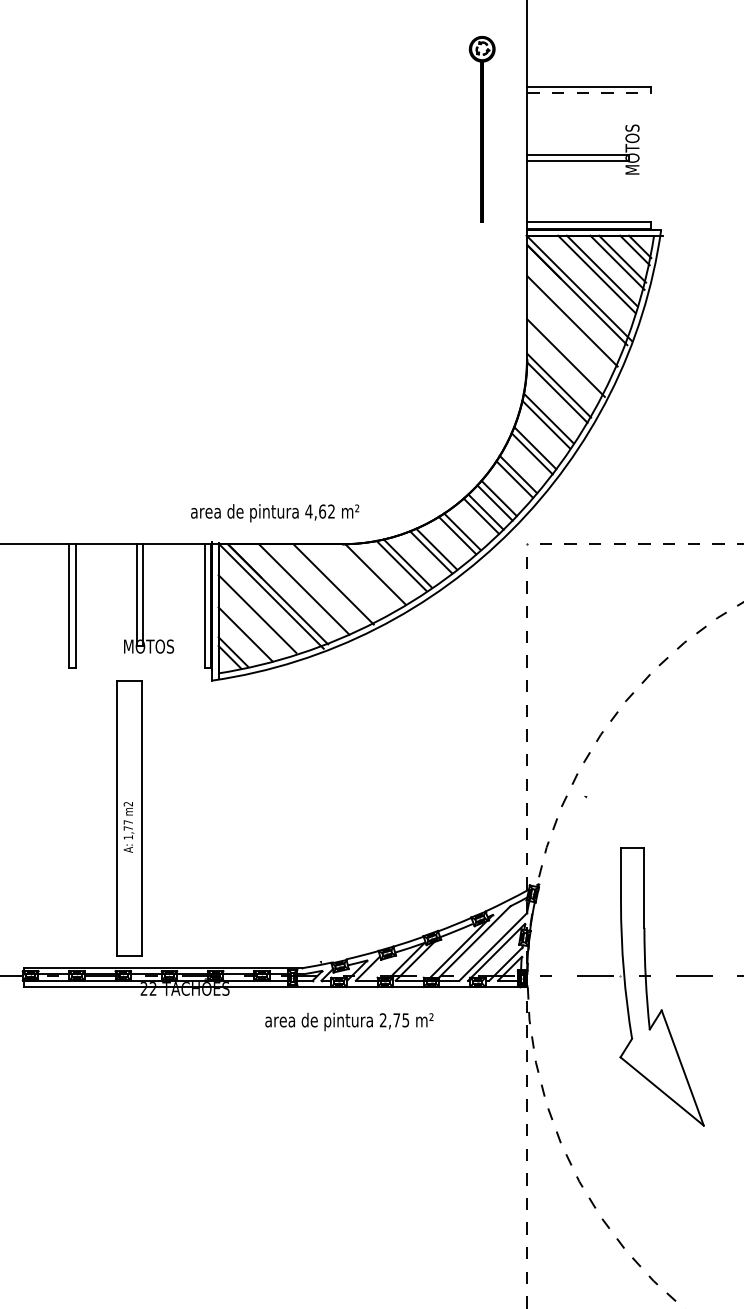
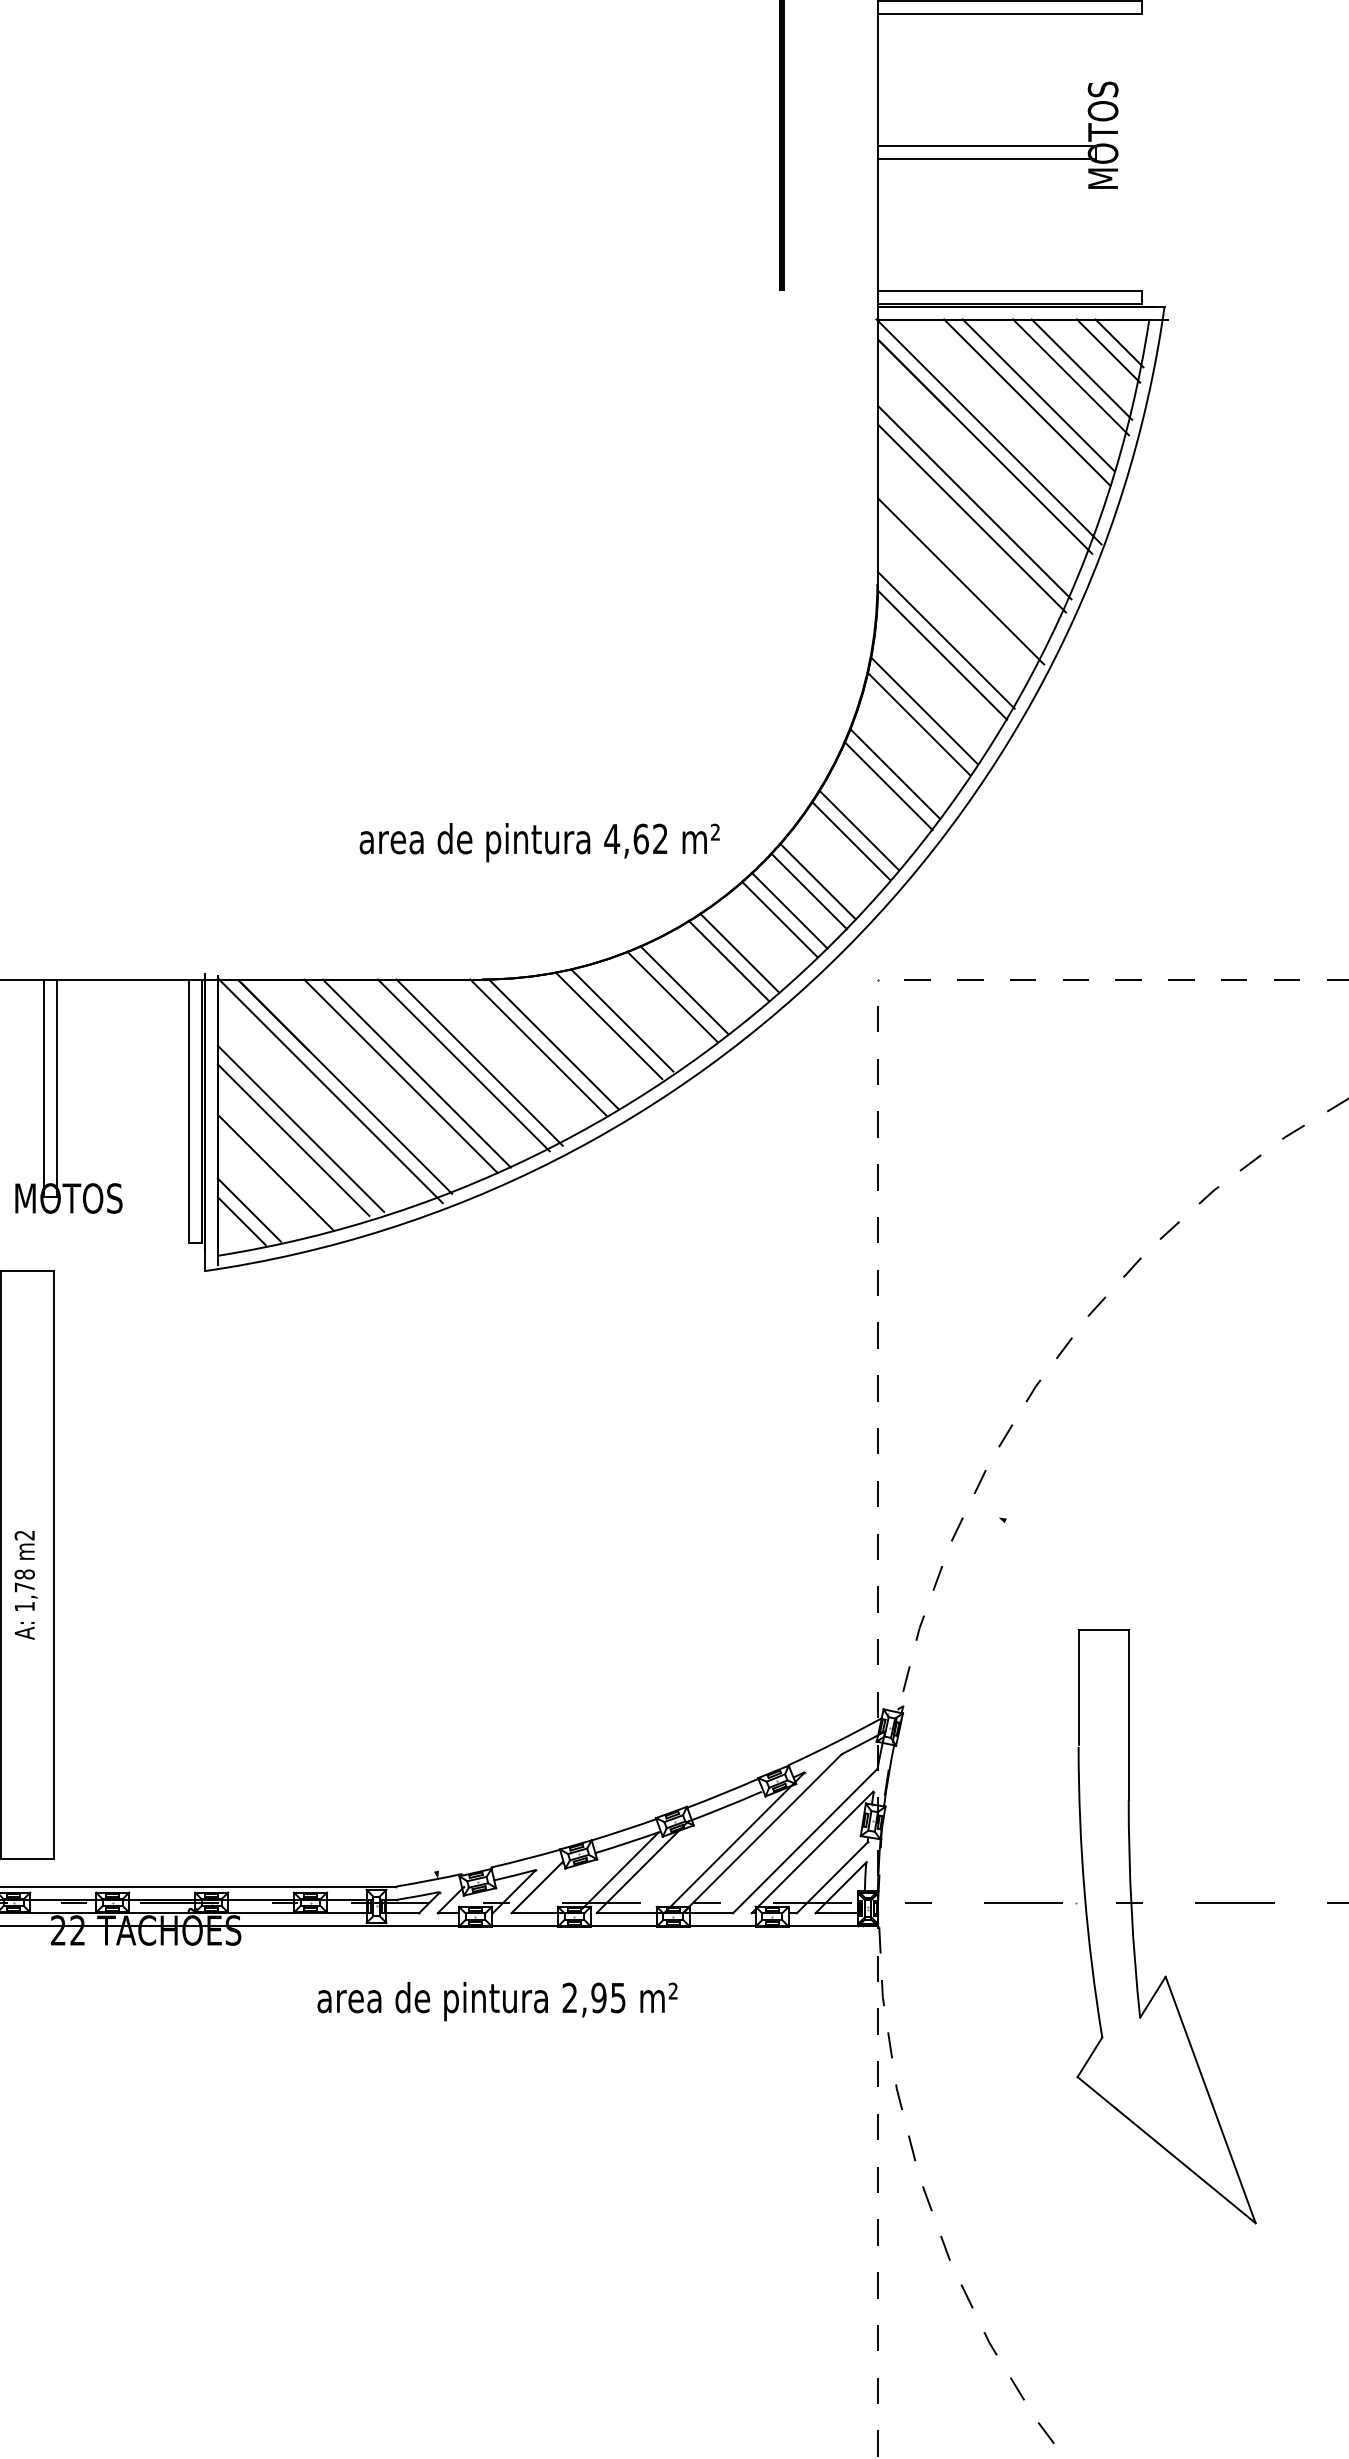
line: (588, 92) -> (1009, 13), dashed -> solid
line: (571, 328) -> (972, 517), added
text: (275, 513) -> (540, 843), moved
line: (368, 576) -> (538, 1048), added
line: (340, 582) -> (478, 1061), added
line: (311, 588) -> (416, 1074), added
line: (253, 618) -> (292, 1138), added
text: (128, 822) -> (25, 1574), 1,77 -> 1,78
text: (396, 1020) -> (598, 1998), 2,75 -> 2,95

